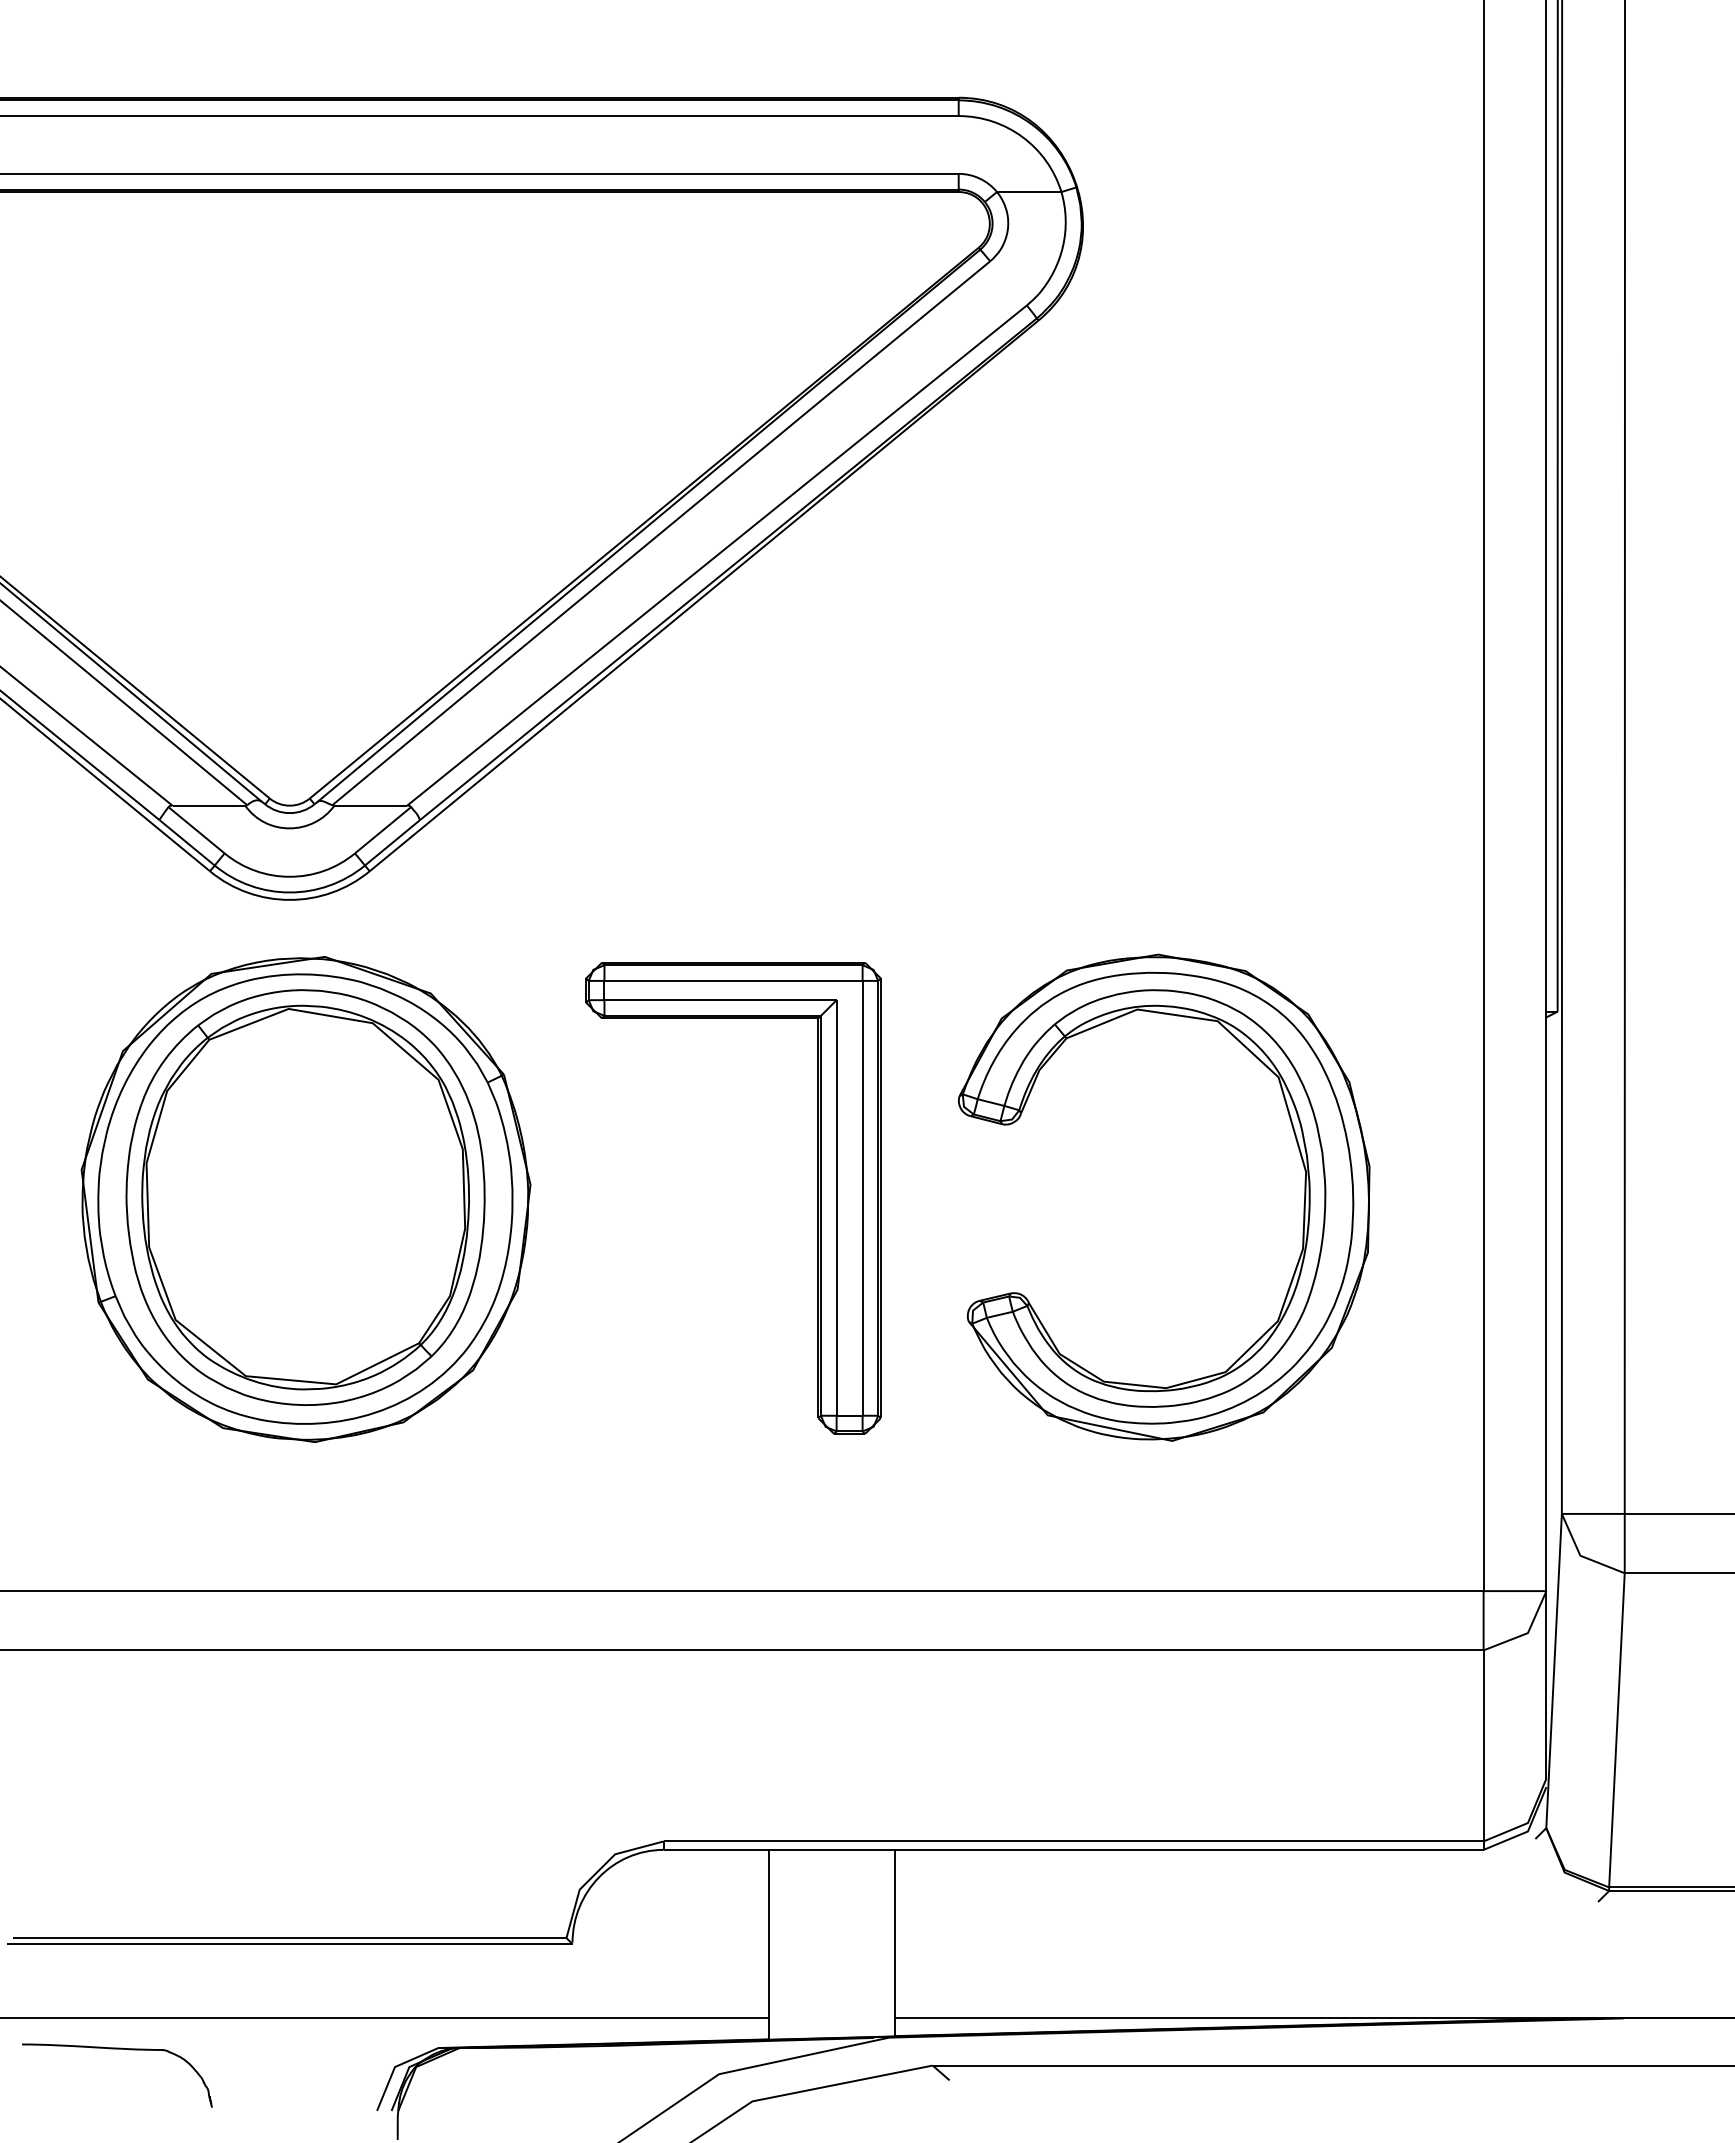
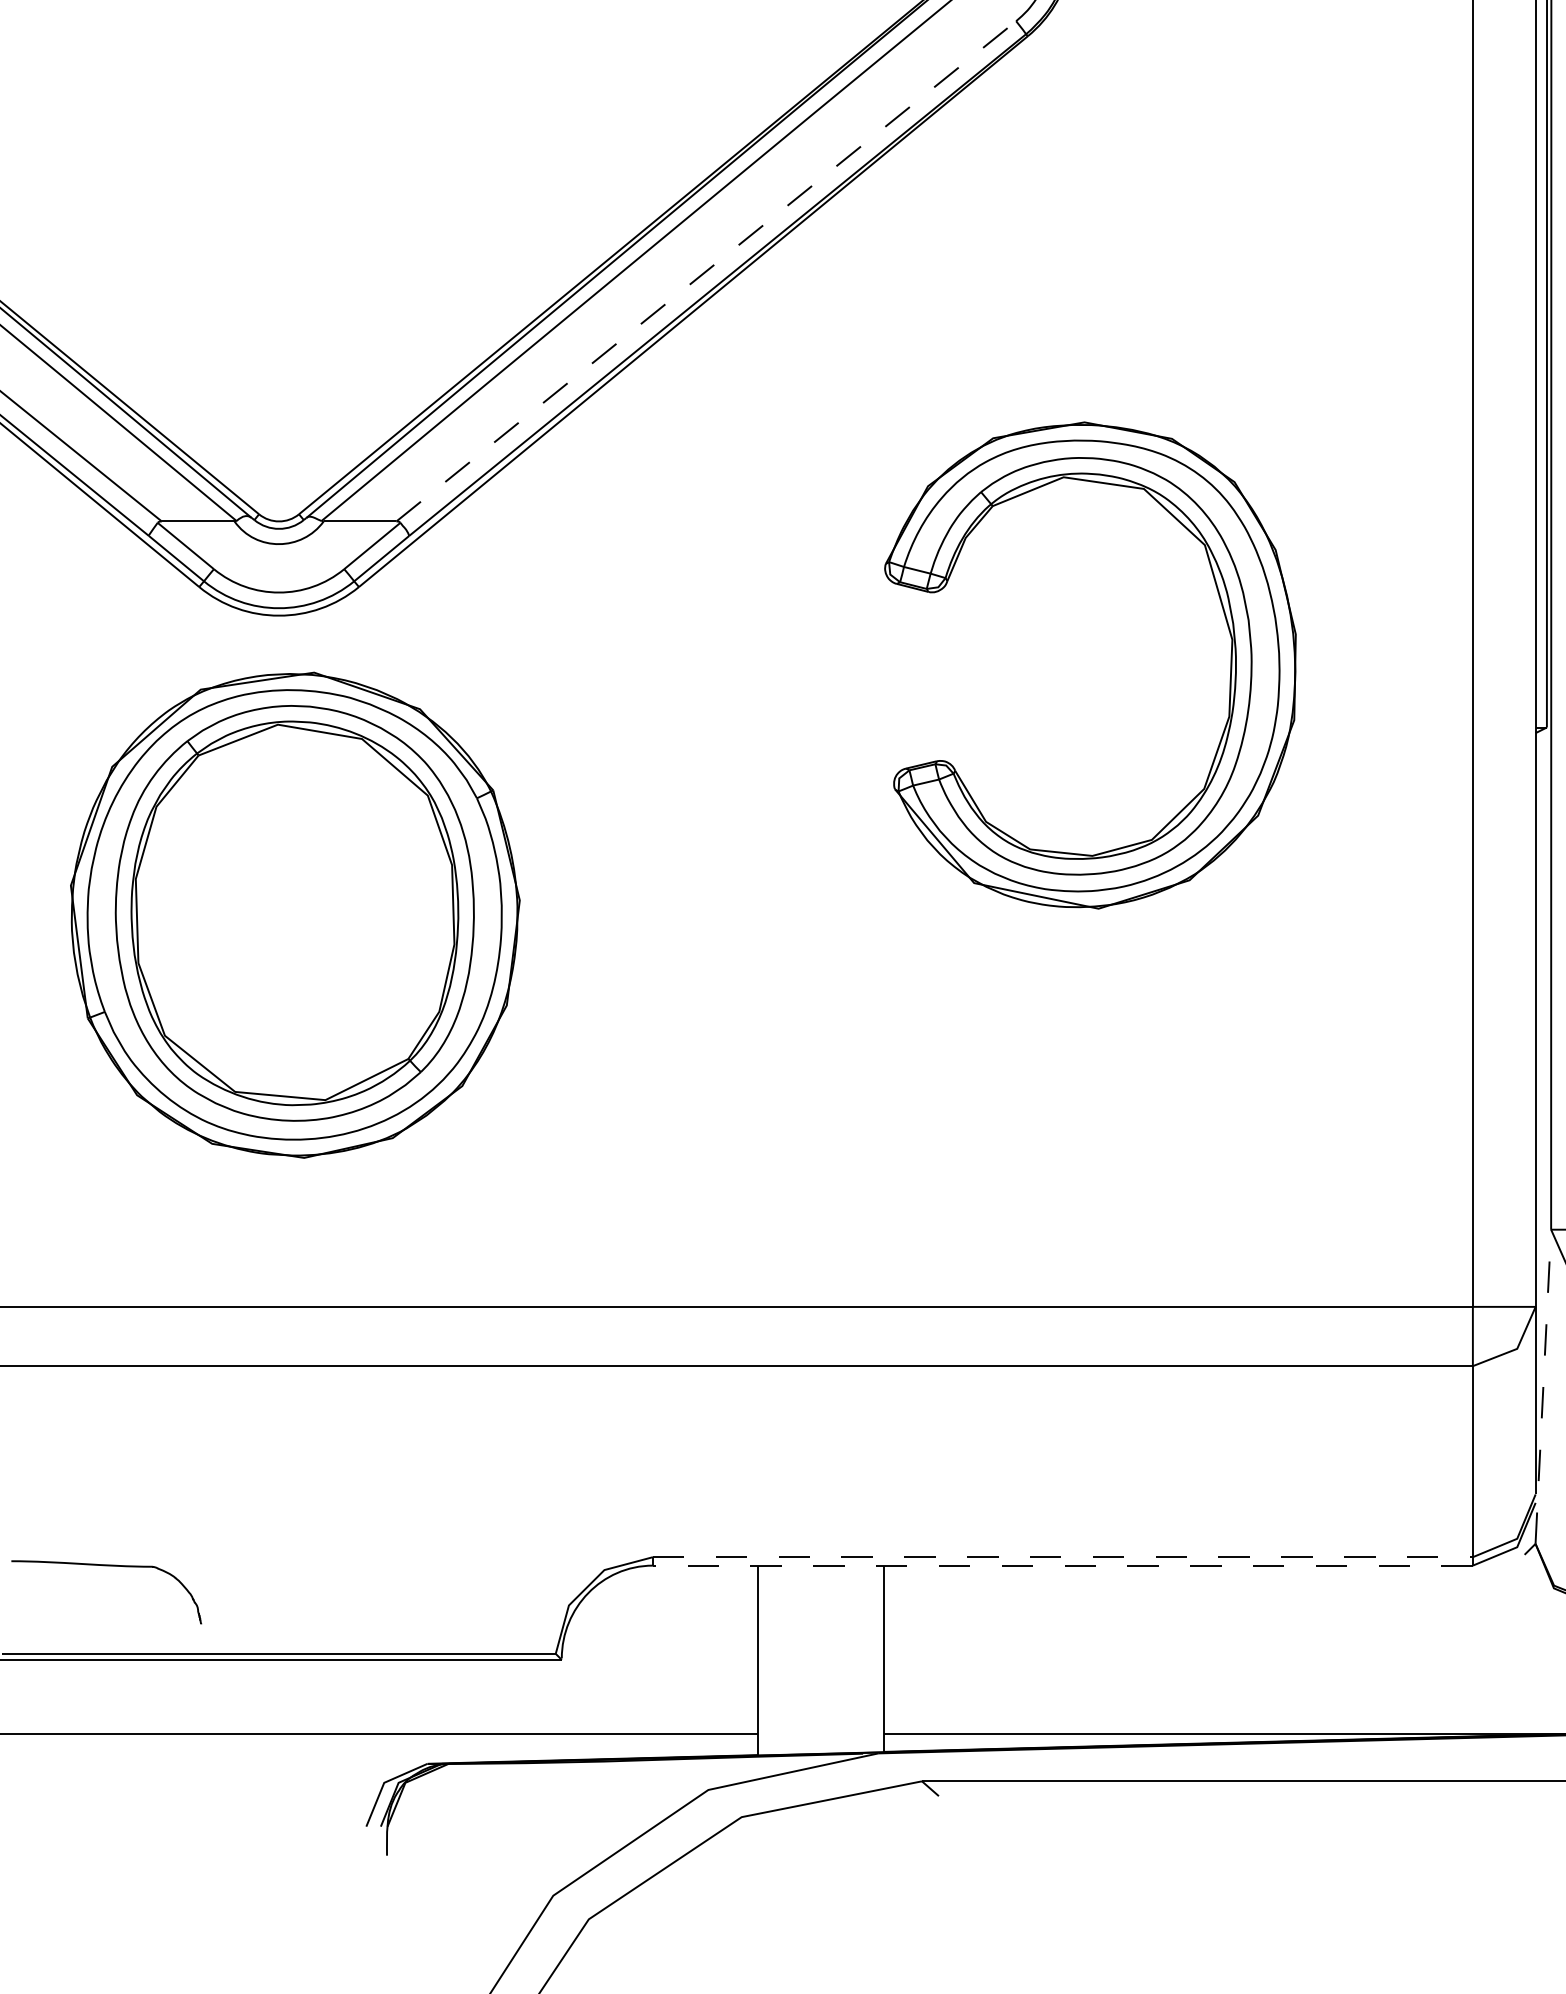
line: (717, 555) -> (706, 271), solid -> dashed
part: (817, 1198) -> (806, 914), removed
part: (1303, 1205) -> (1229, 673), moved
line: (1554, 1670) -> (1543, 1386), solid -> dashed
line: (1073, 1841) -> (1062, 1557), solid -> dashed
line: (1073, 1849) -> (1062, 1565), solid -> dashed
curve: (117, 2049) -> (106, 1566), moved

